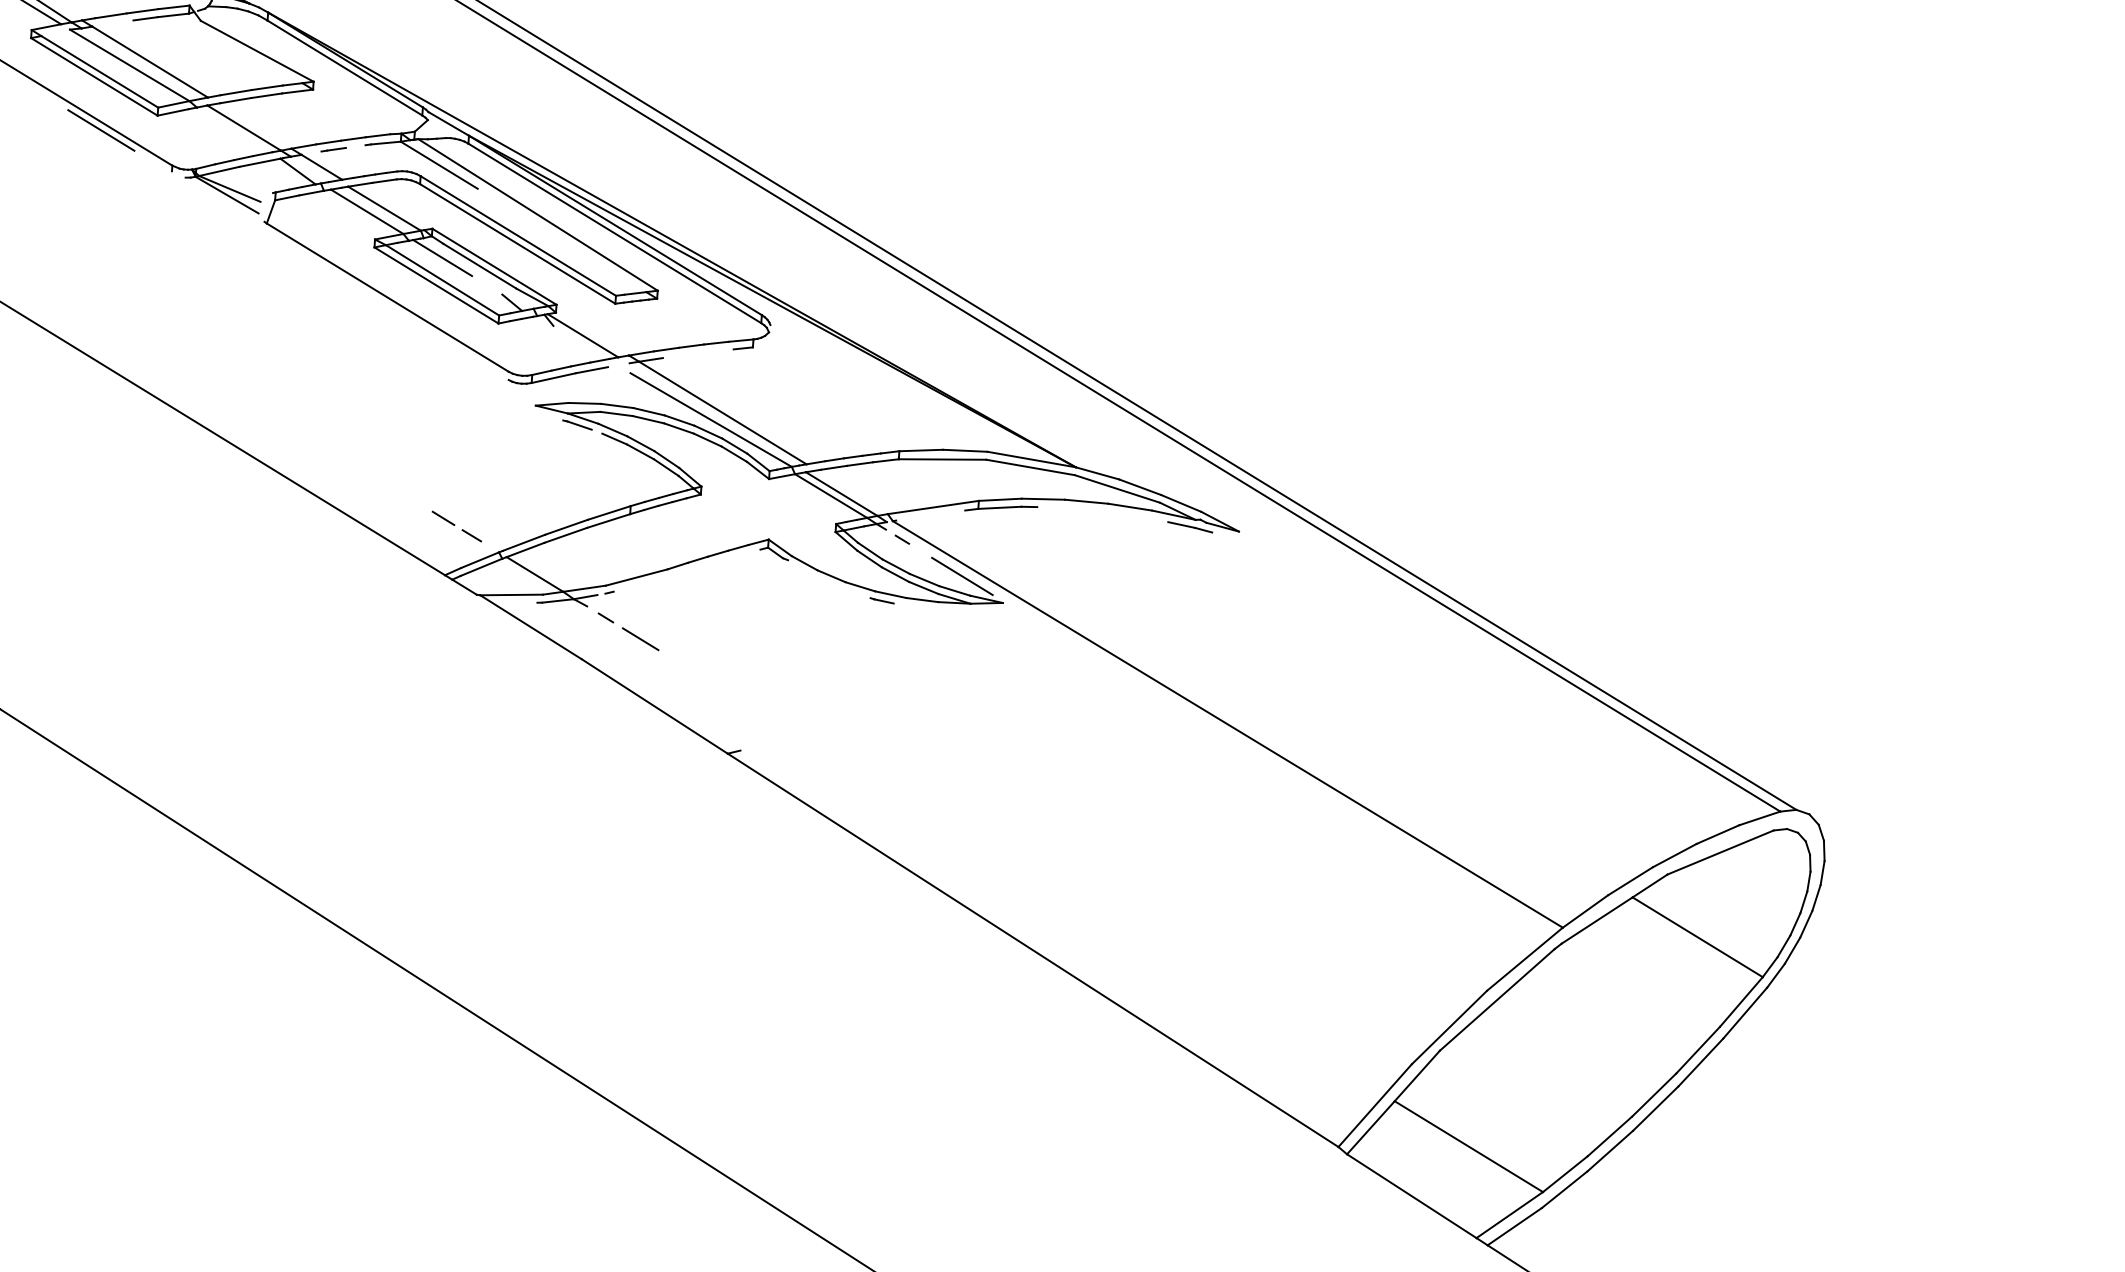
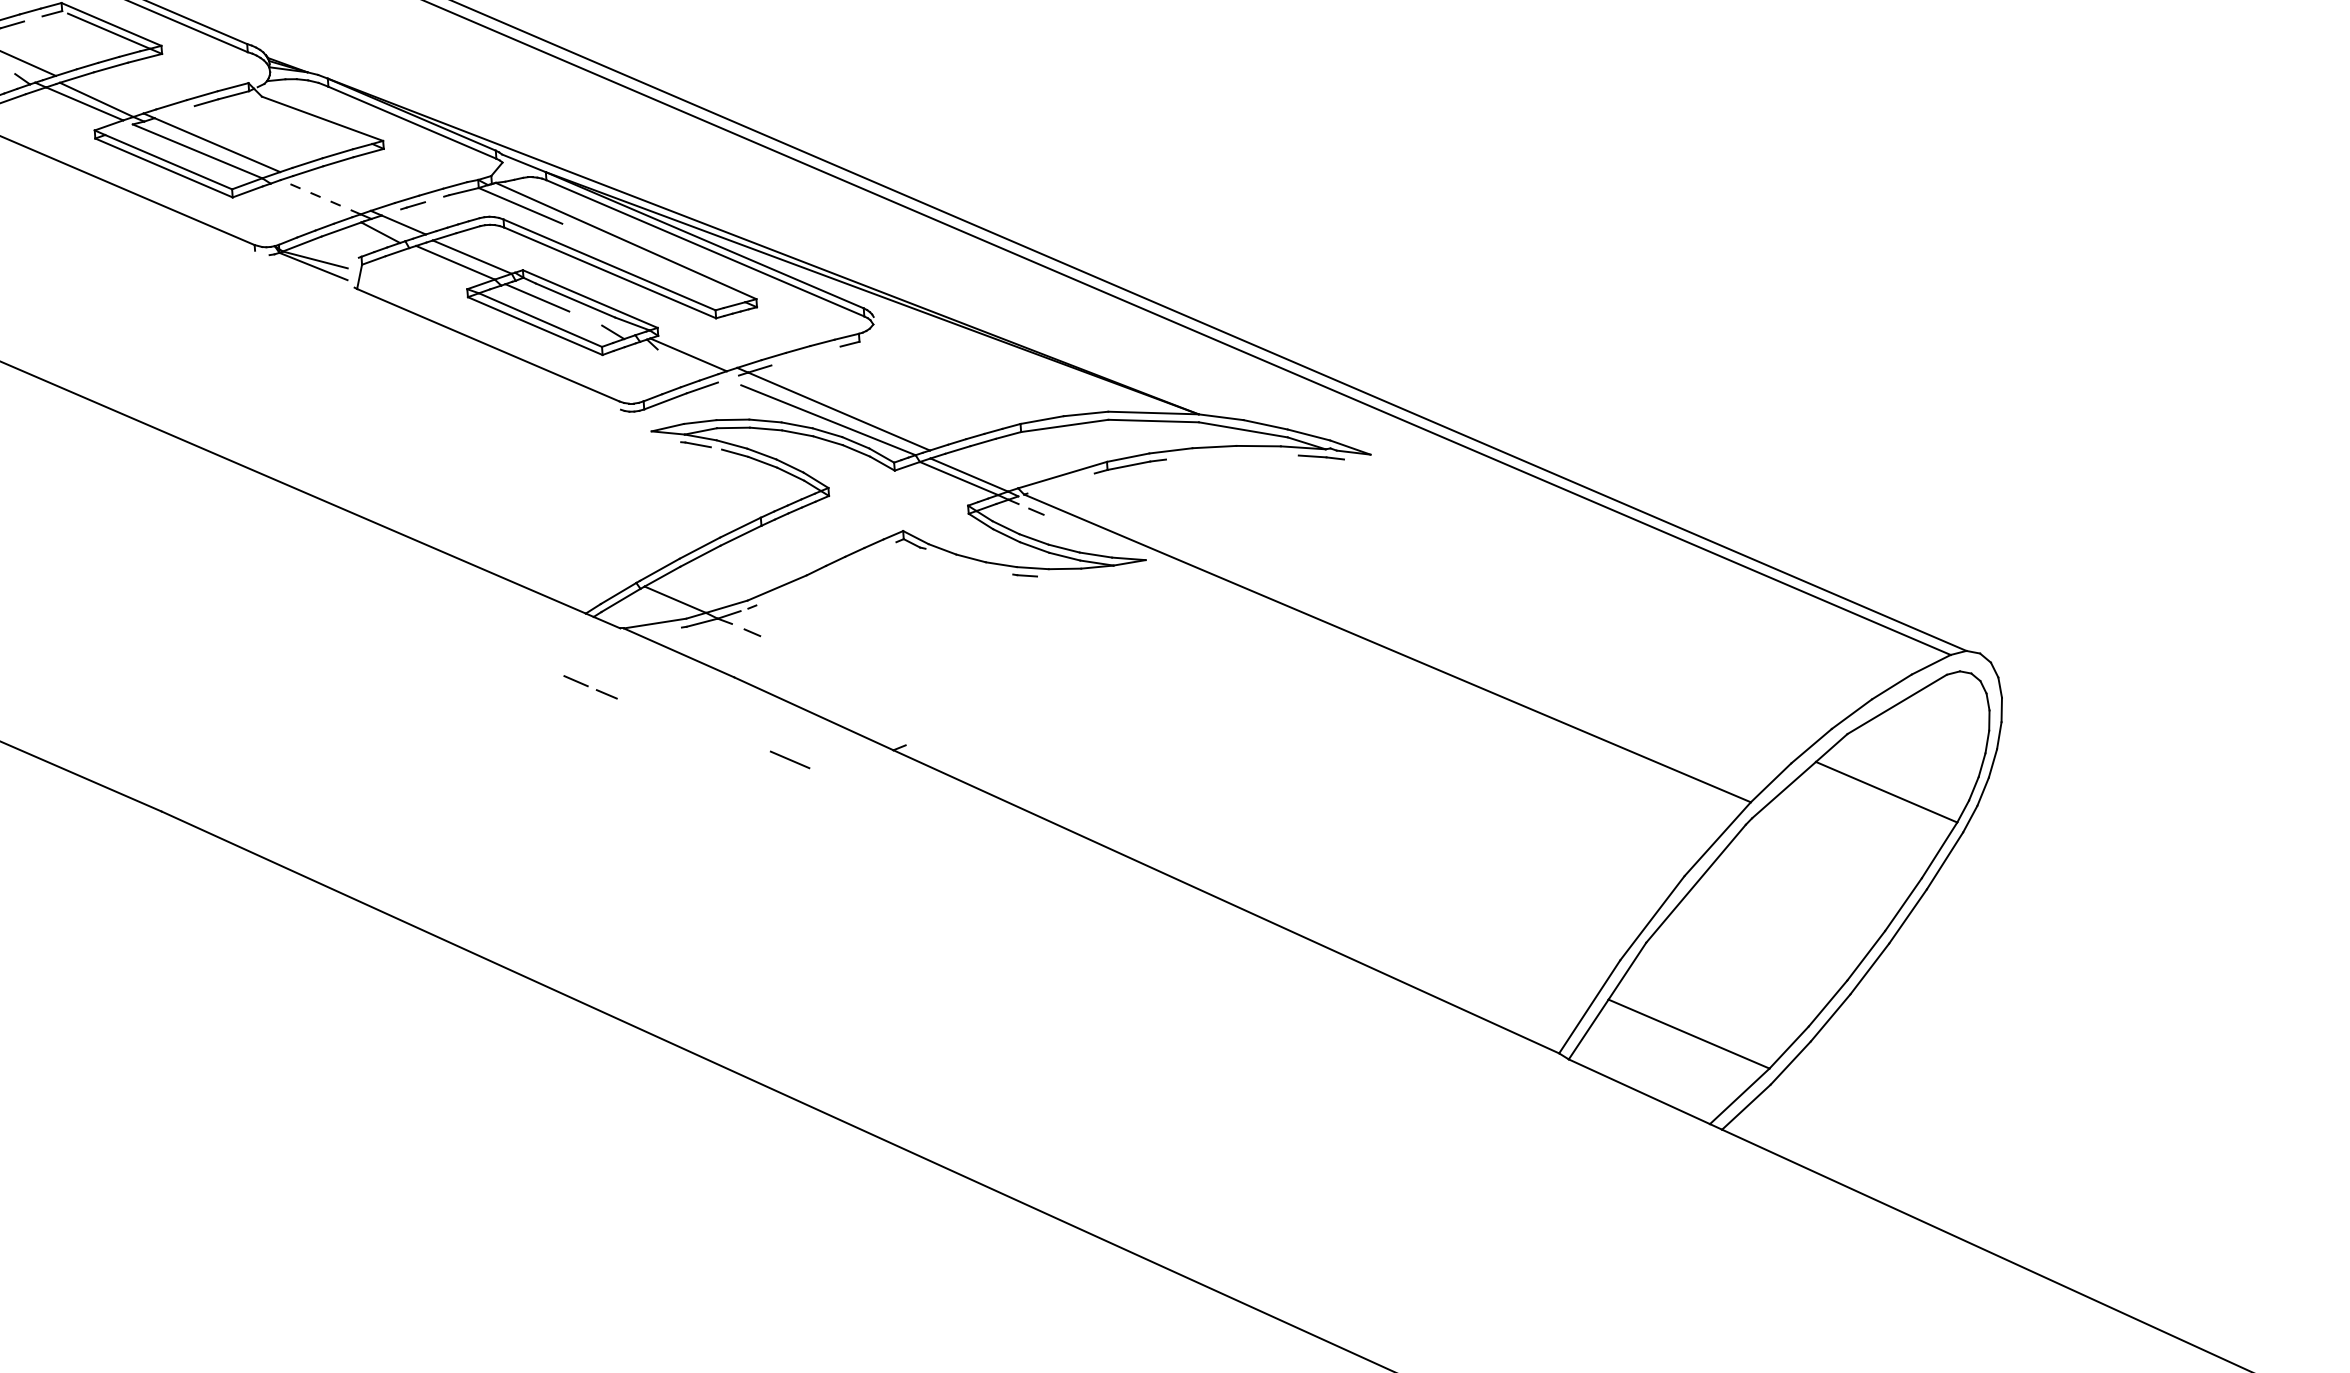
line: (243, 128) -> (320, 197), solid -> dashed
line: (101, 129) -> (178, 219), removed
line: (454, 526) -> (588, 687), moved
line: (962, 576) -> (1101, 539), removed
line: (641, 638) -> (790, 759), moved

